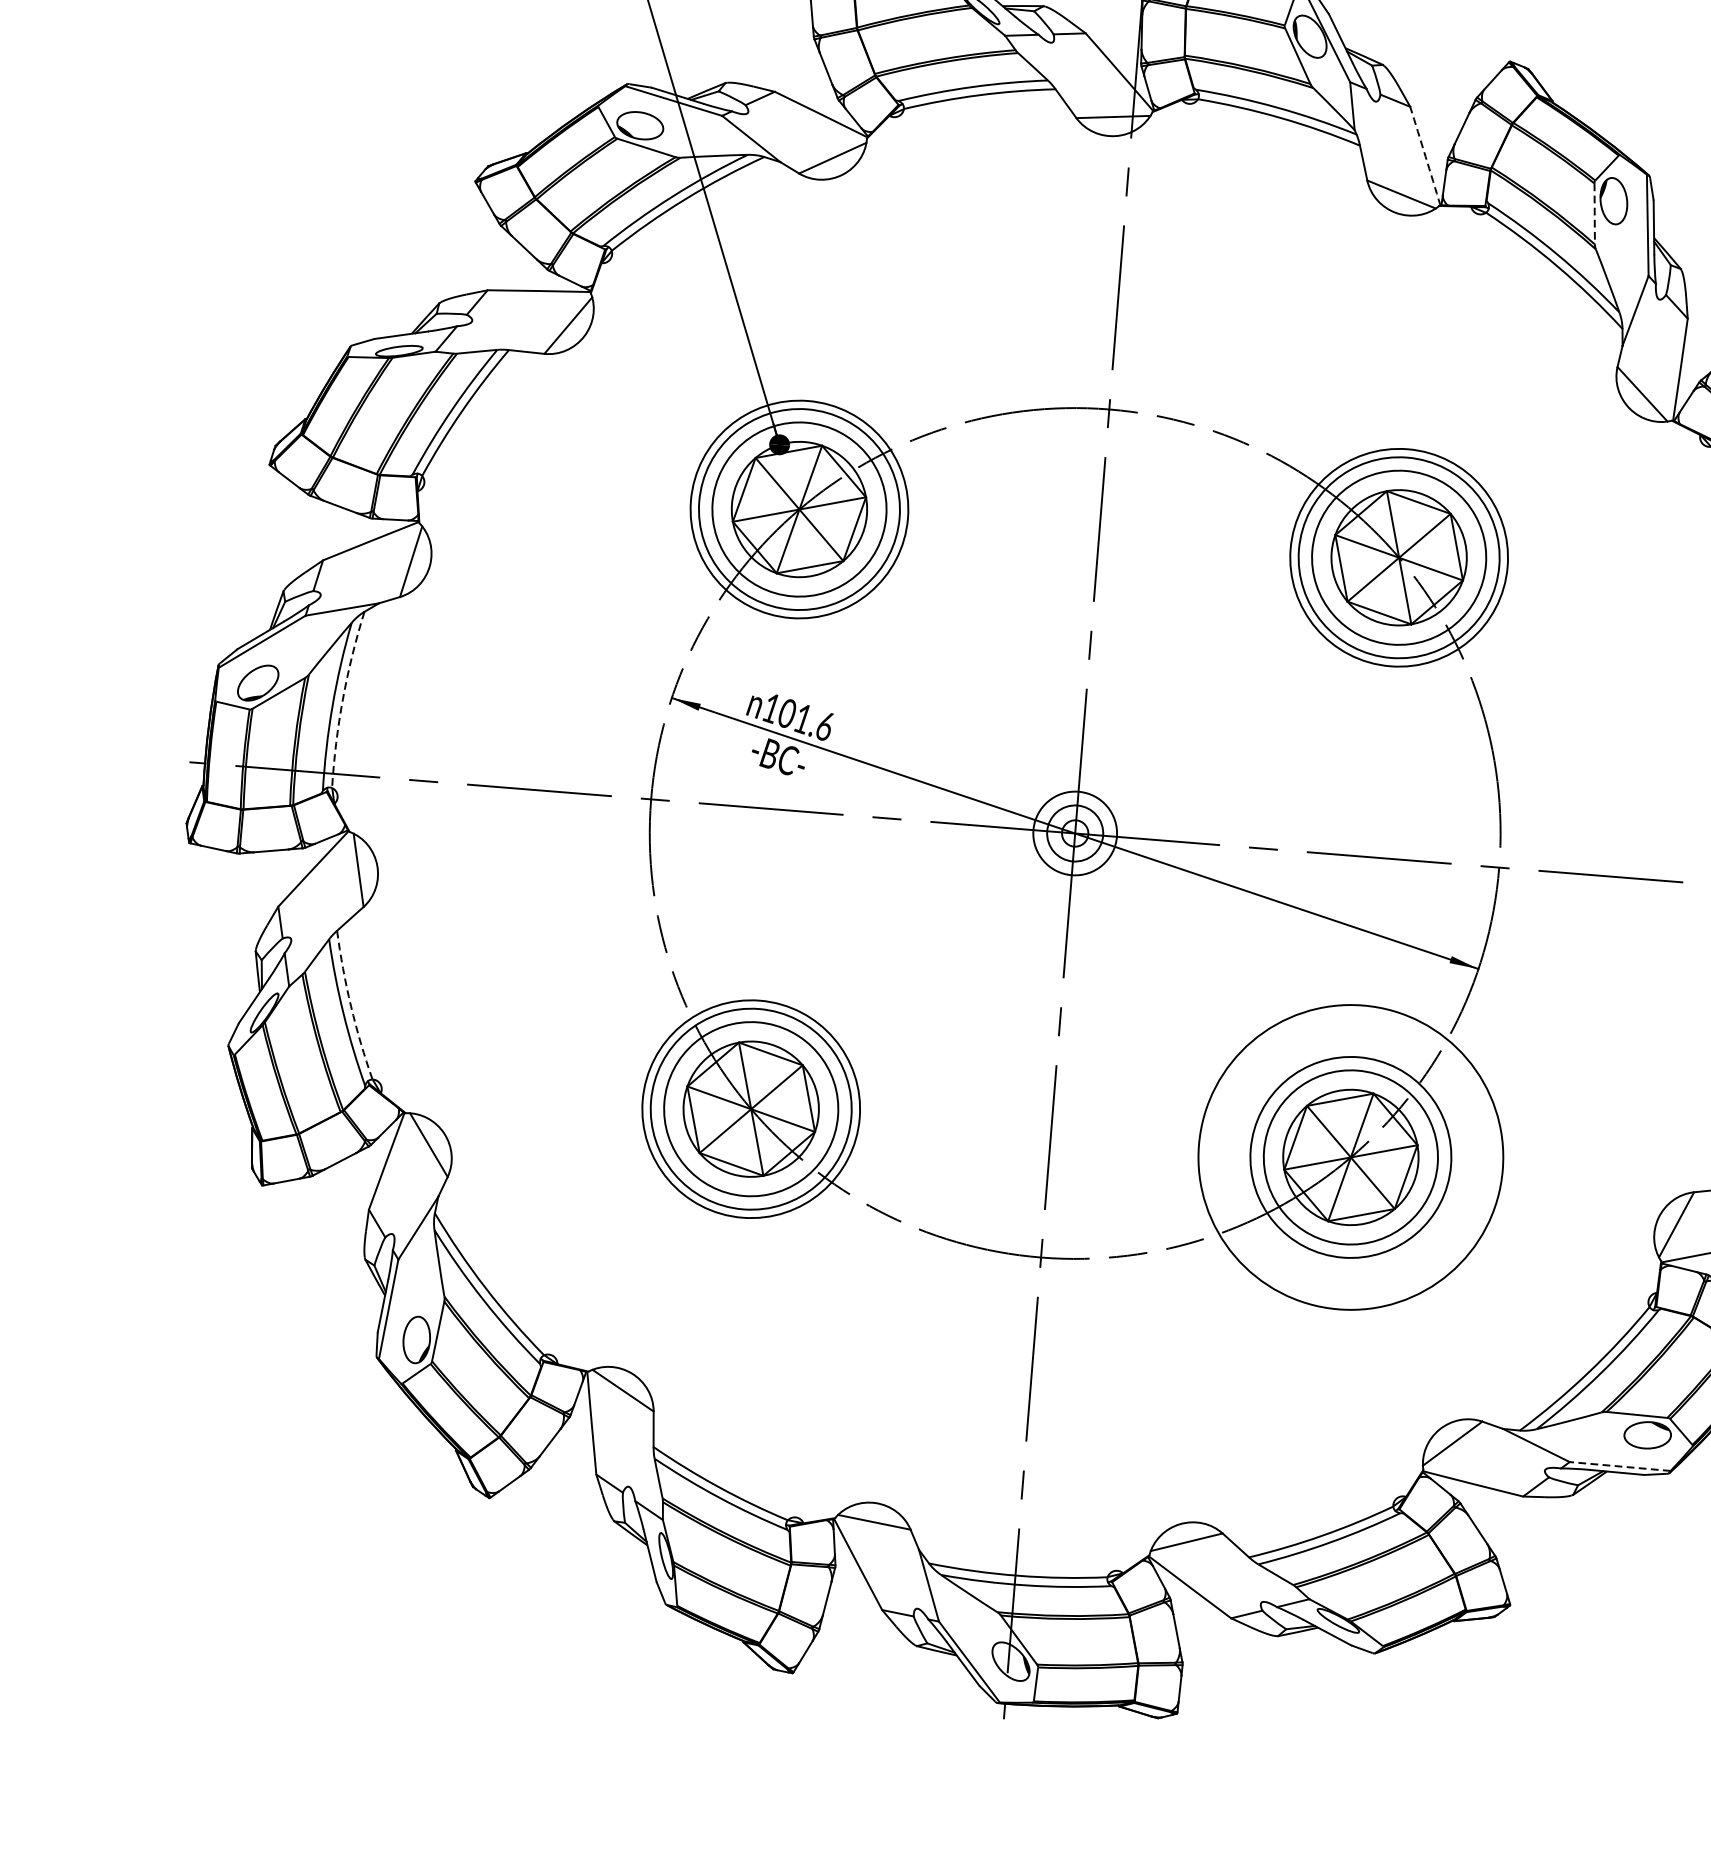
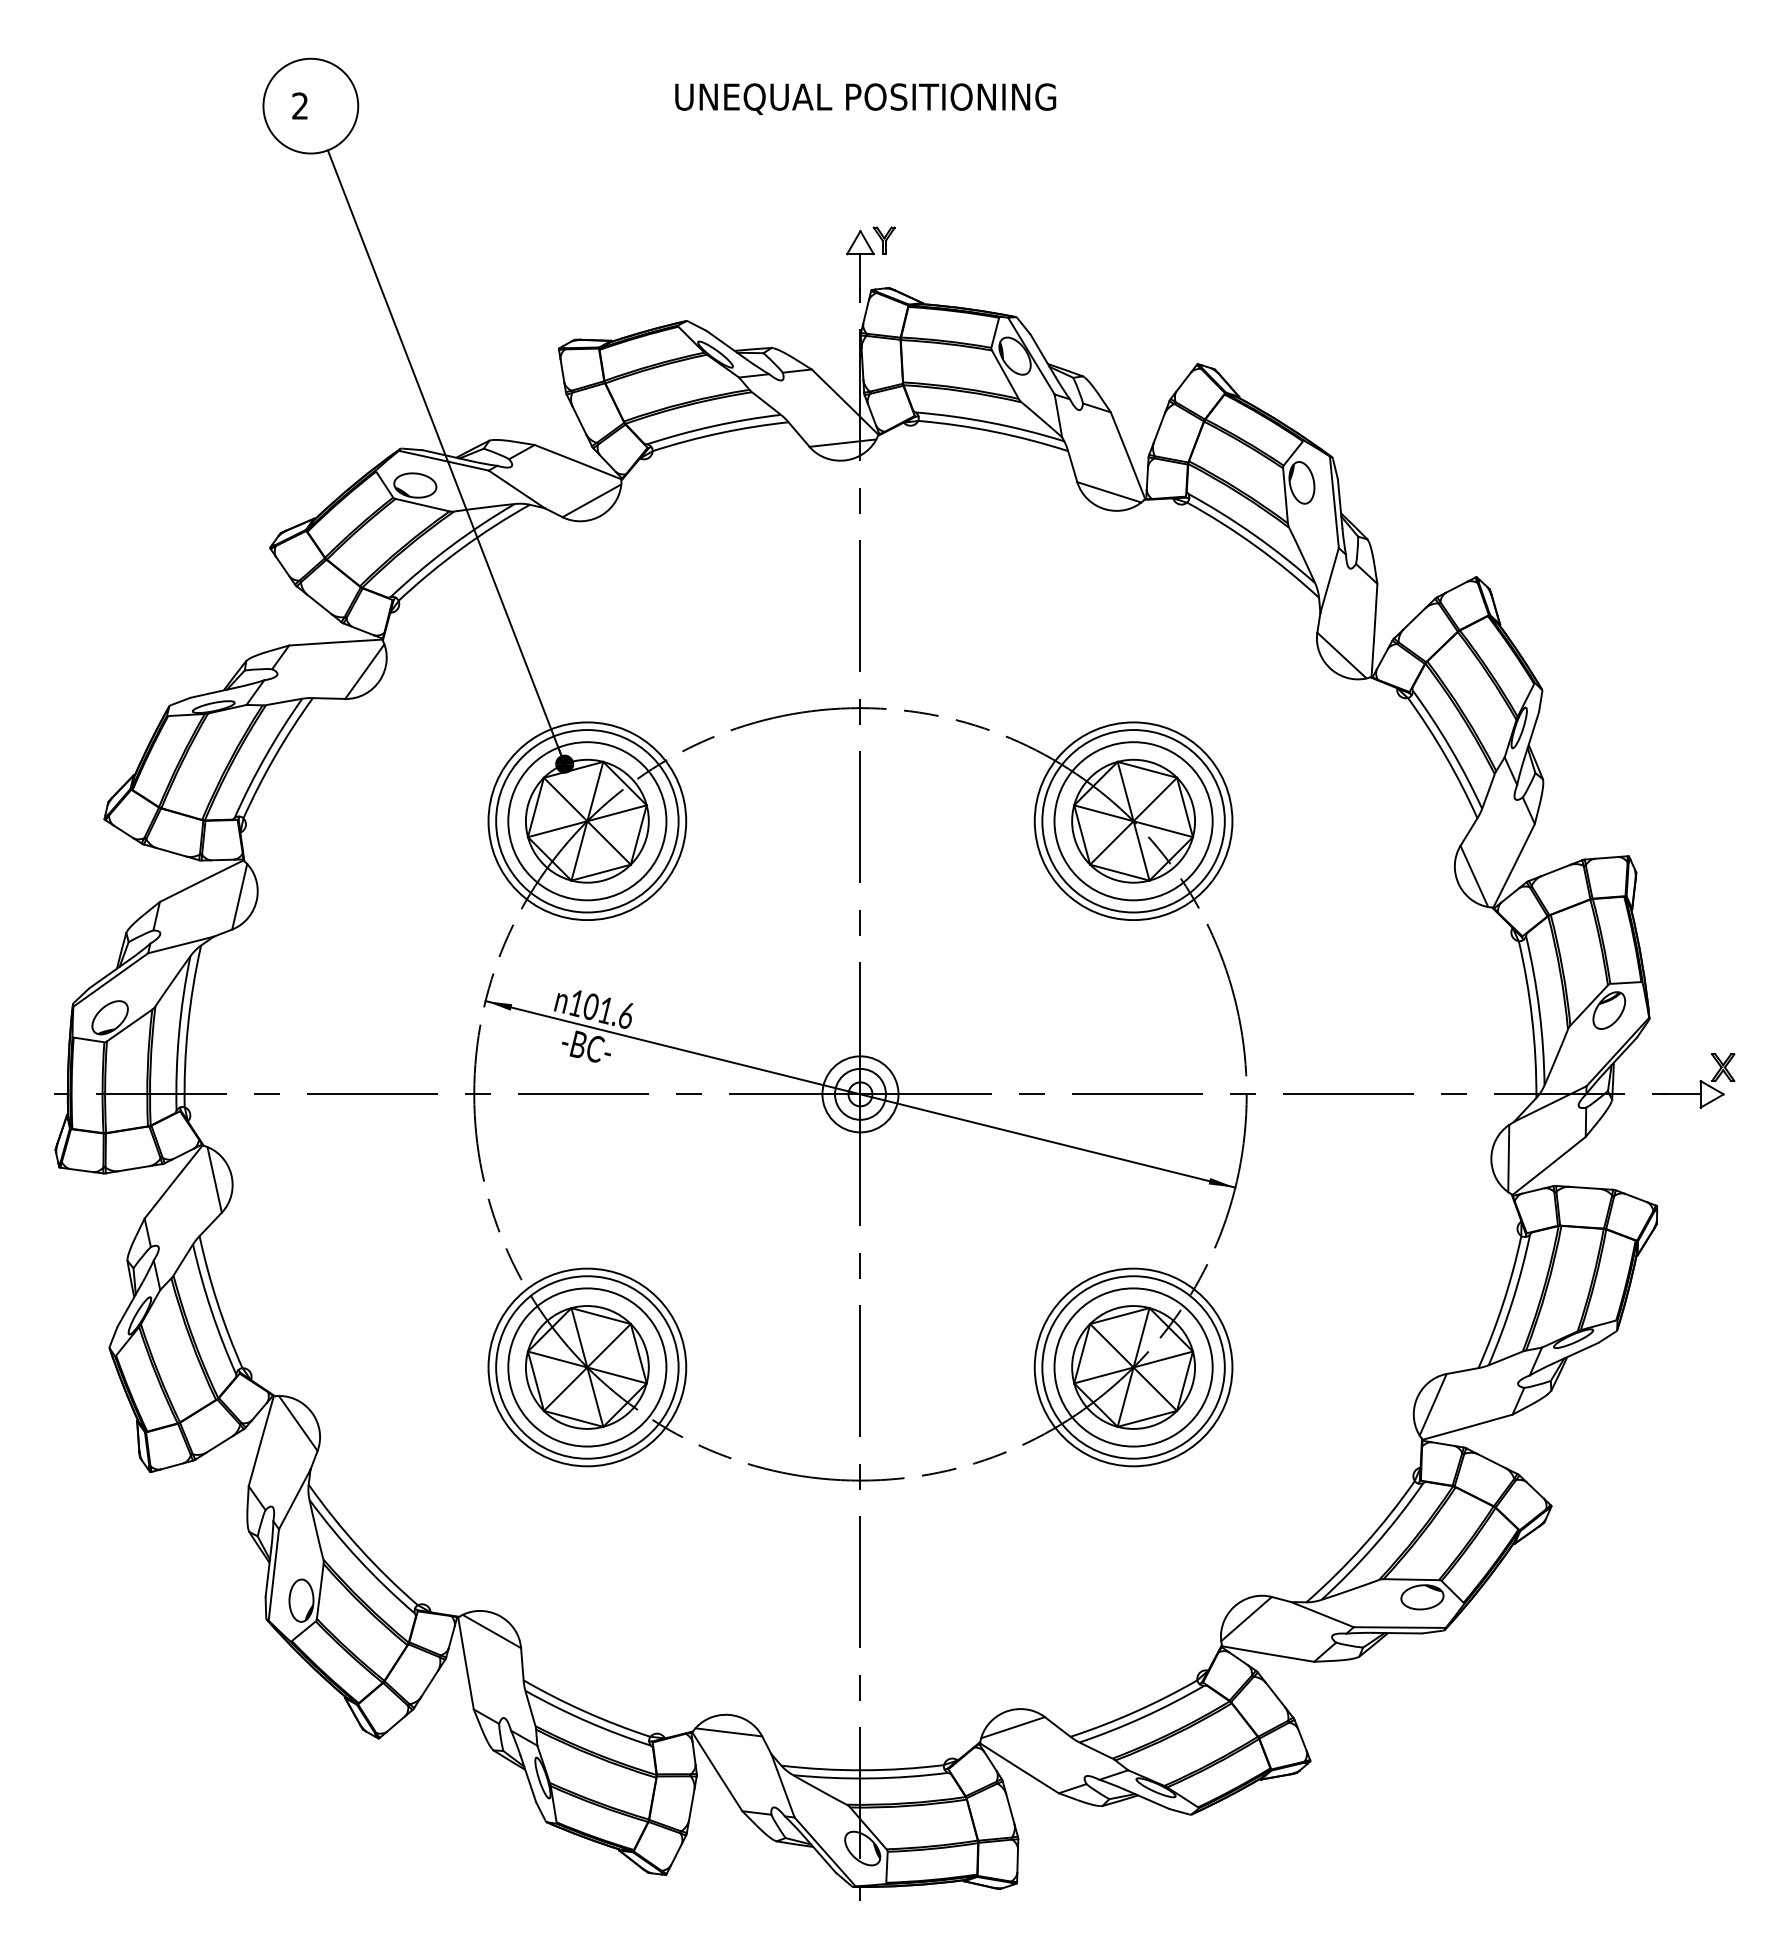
arc: (1425, 156) -> (1128, 456), dashed -> solid
line: (1594, 213) -> (1285, 495), dashed -> solid
arc: (343, 698) -> (188, 1025), dashed -> solid
arc: (350, 1006) -> (217, 1303), dashed -> solid
circle: (1350, 1157) -> (1133, 1367), size x0.71
line: (1619, 1466) -> (1399, 1627), dashed -> solid

